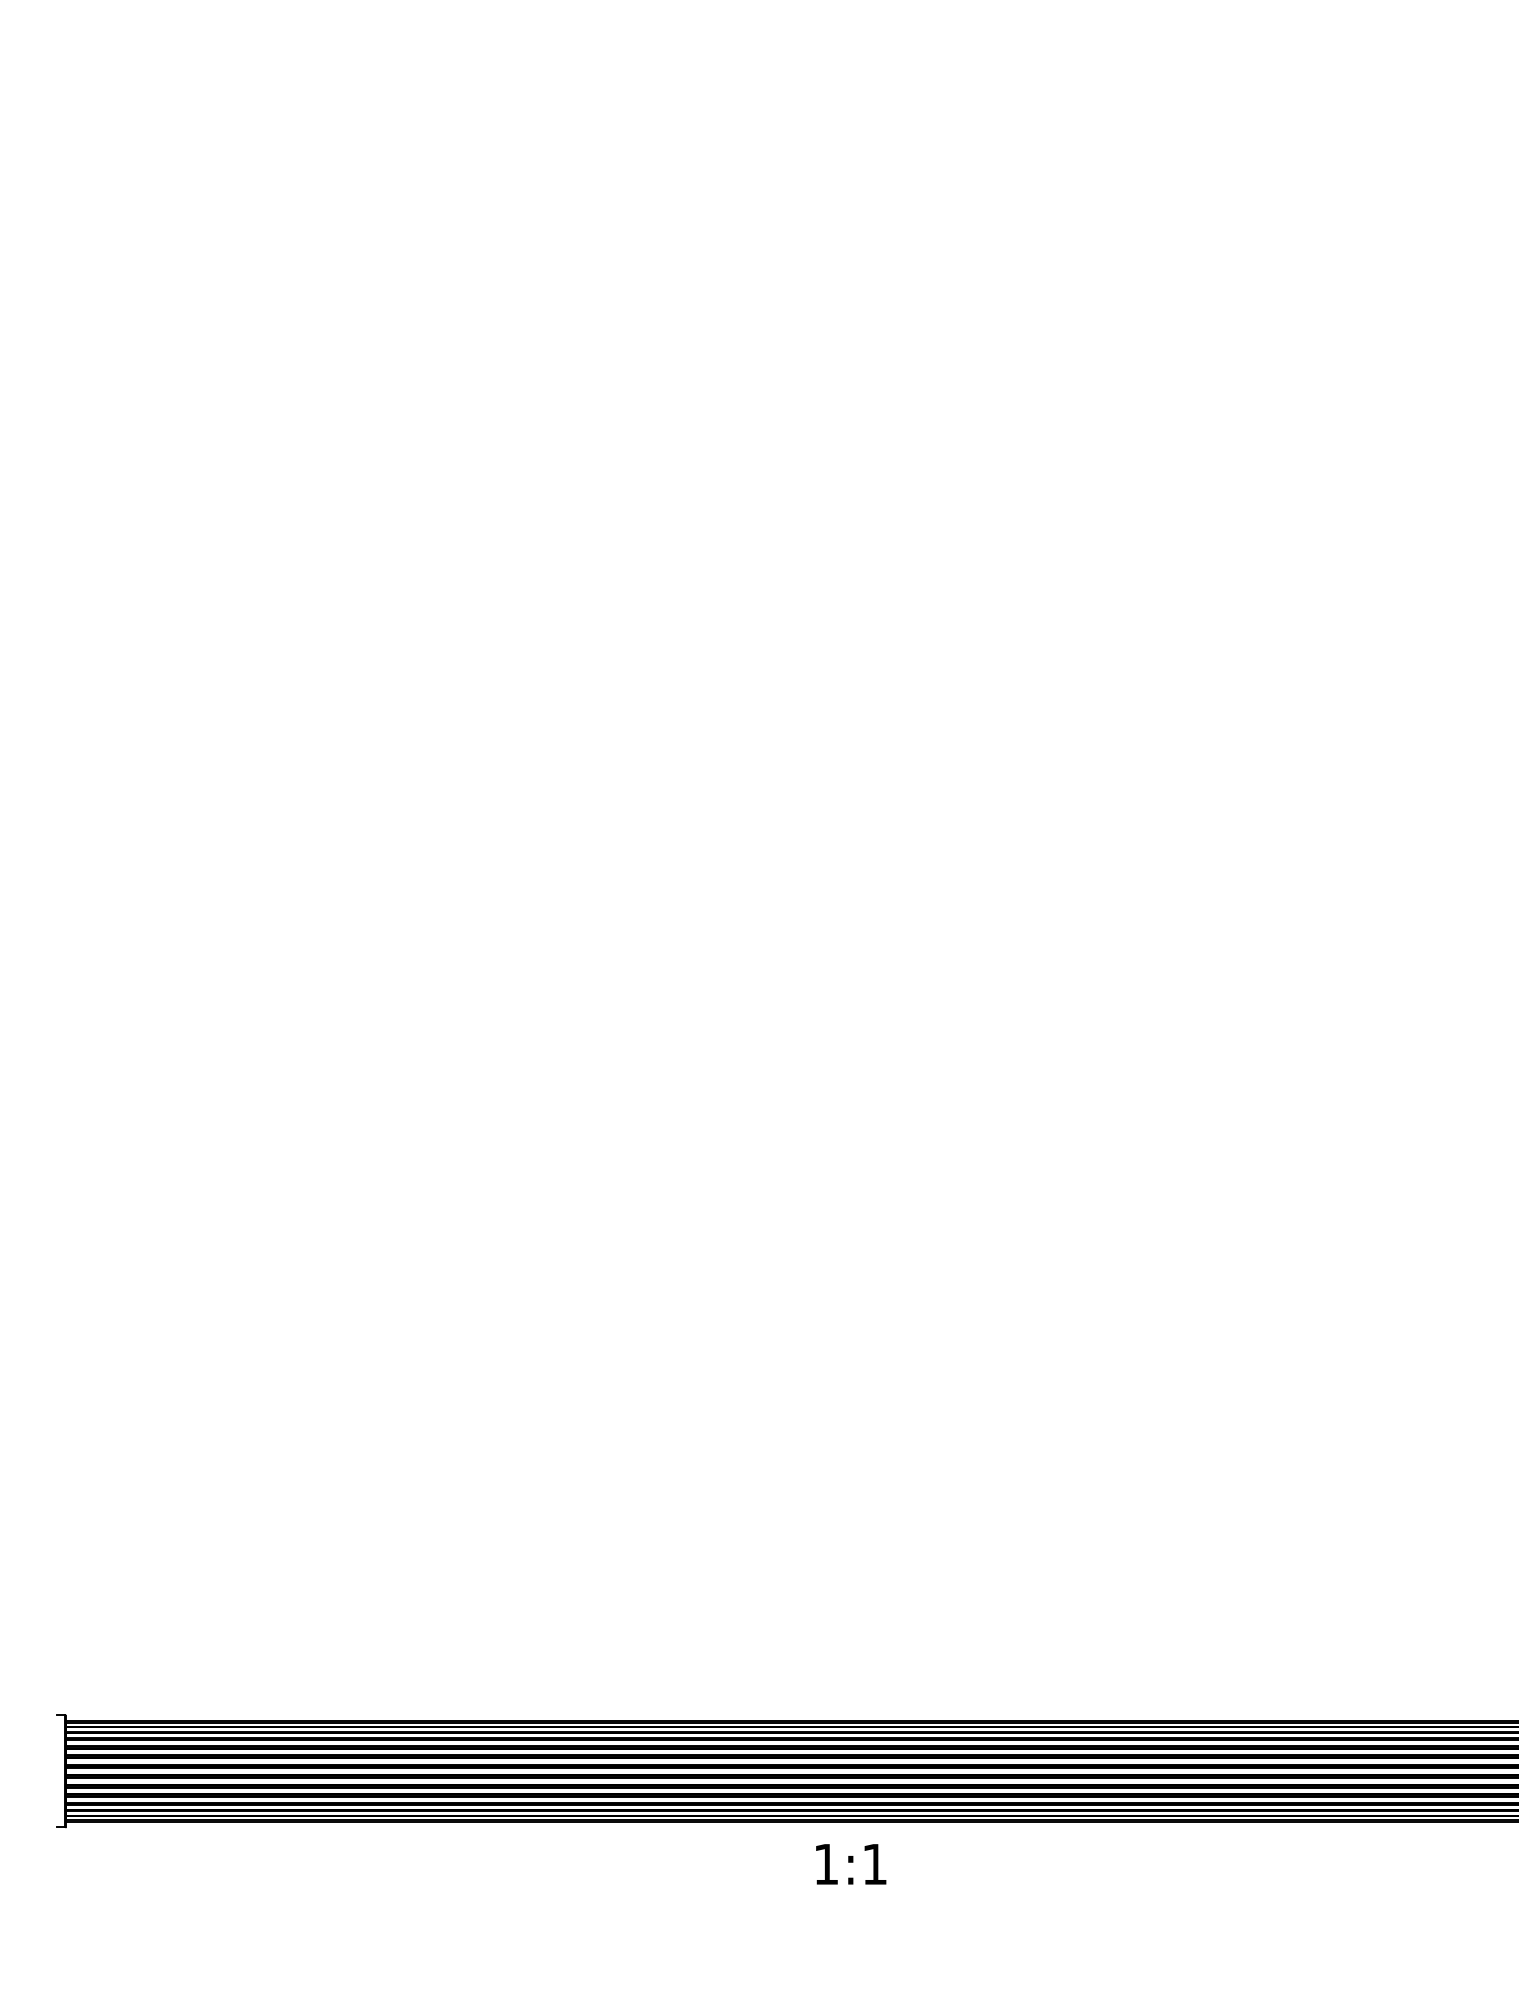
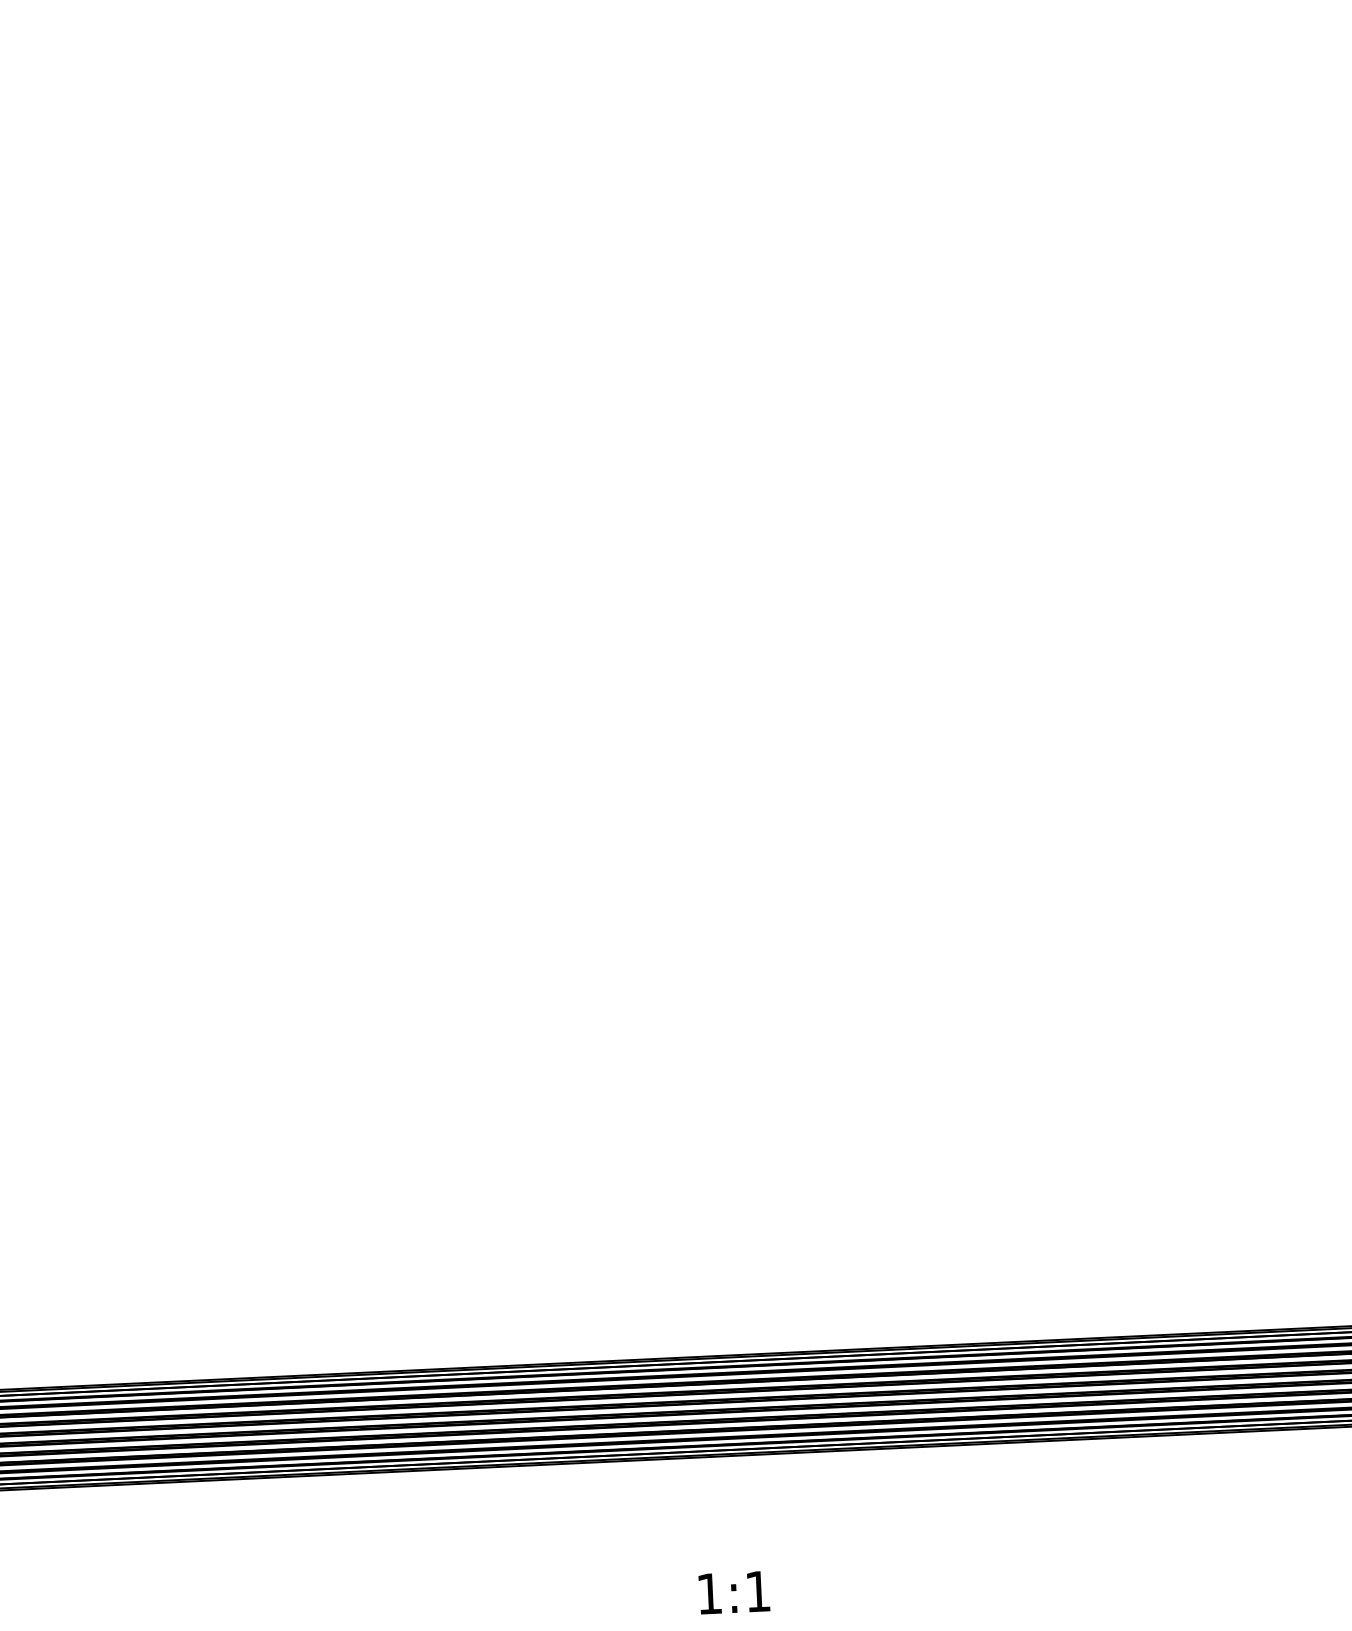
text: (851, 1864) -> (734, 1592), moved

